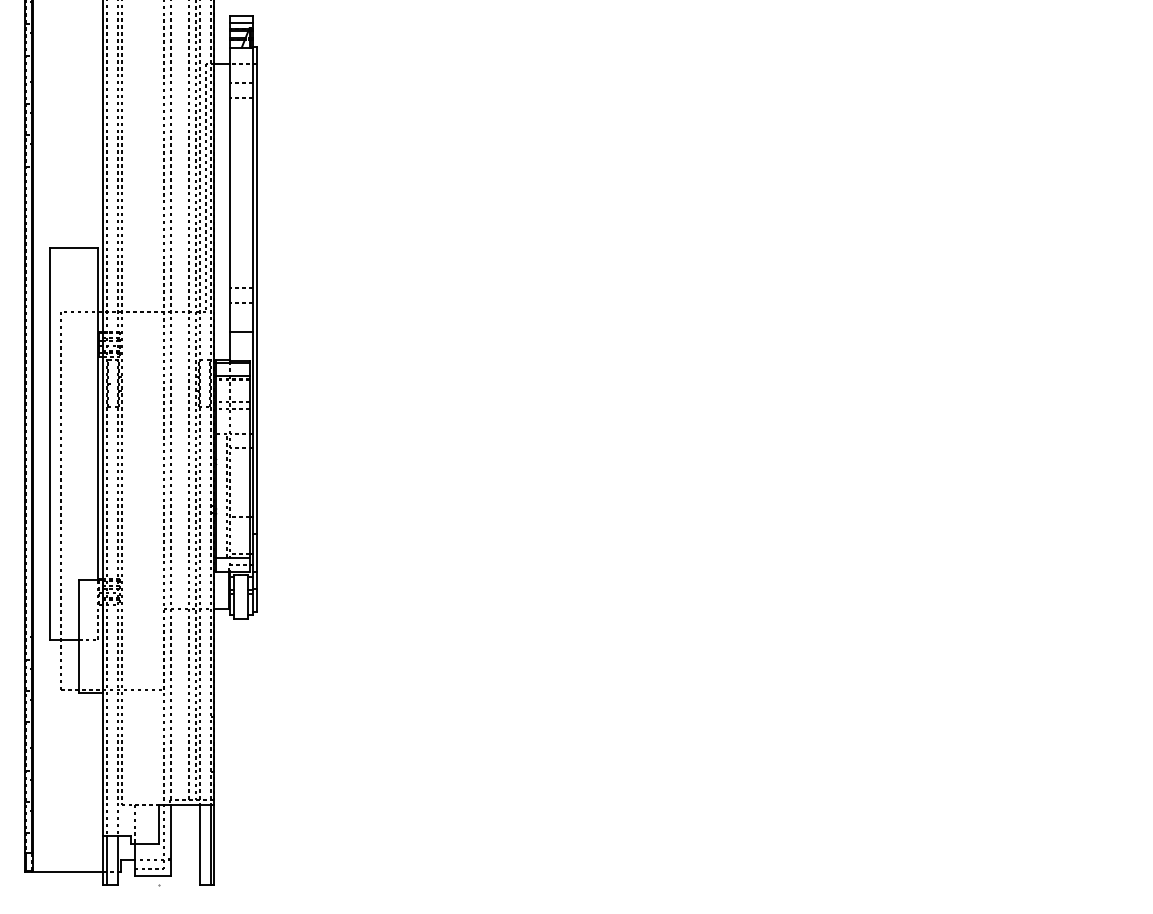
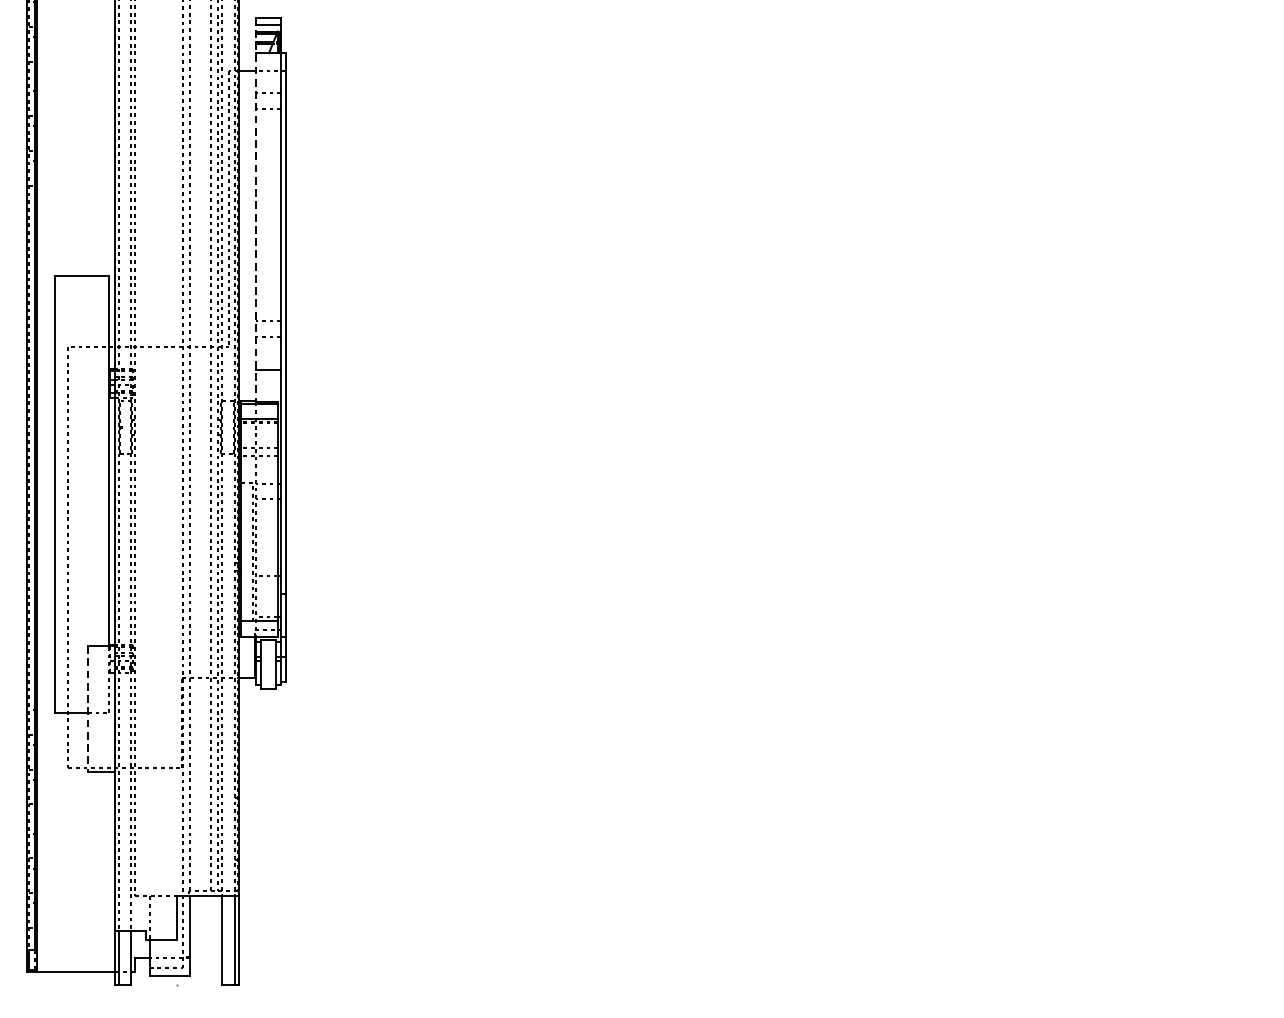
line: (230, 188) -> (256, 209), solid -> dashed
line: (79, 636) -> (88, 708), solid -> dashed

